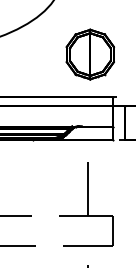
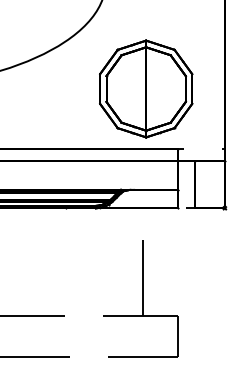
part: (90, 54) -> (146, 89), size x1.4

